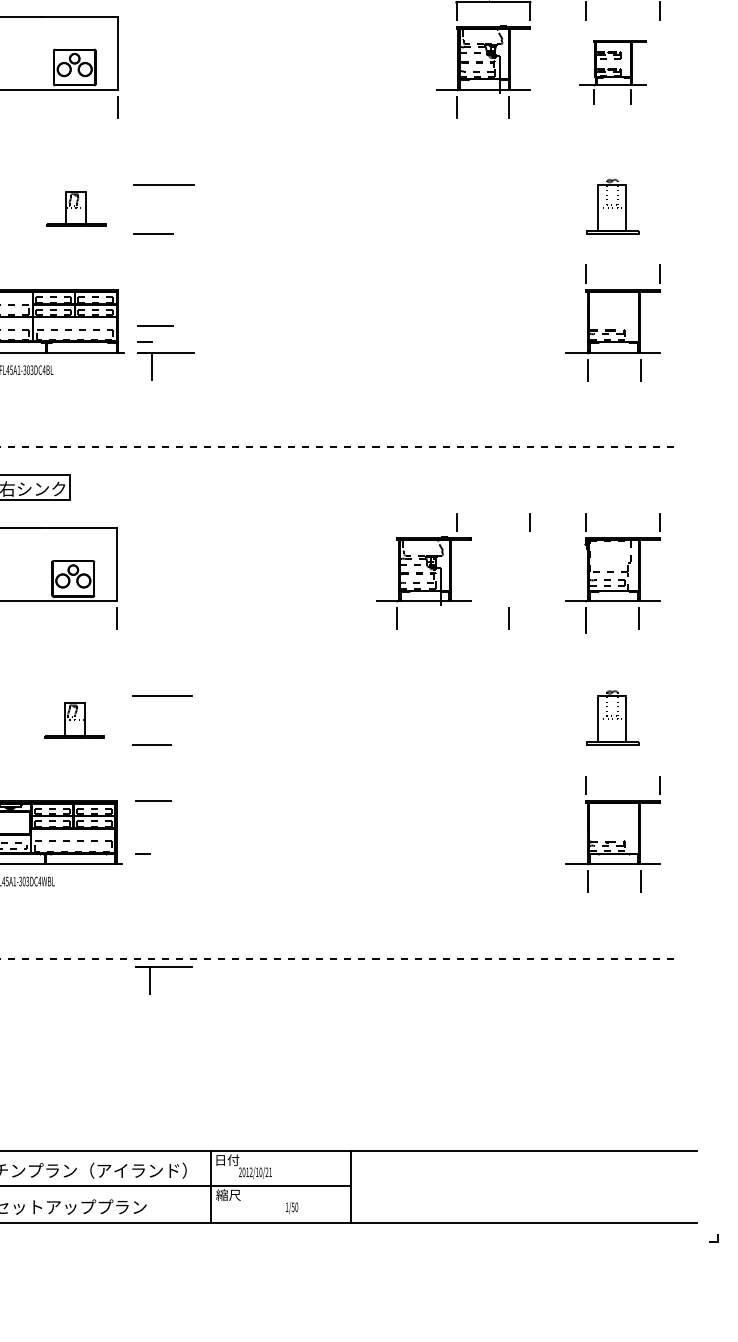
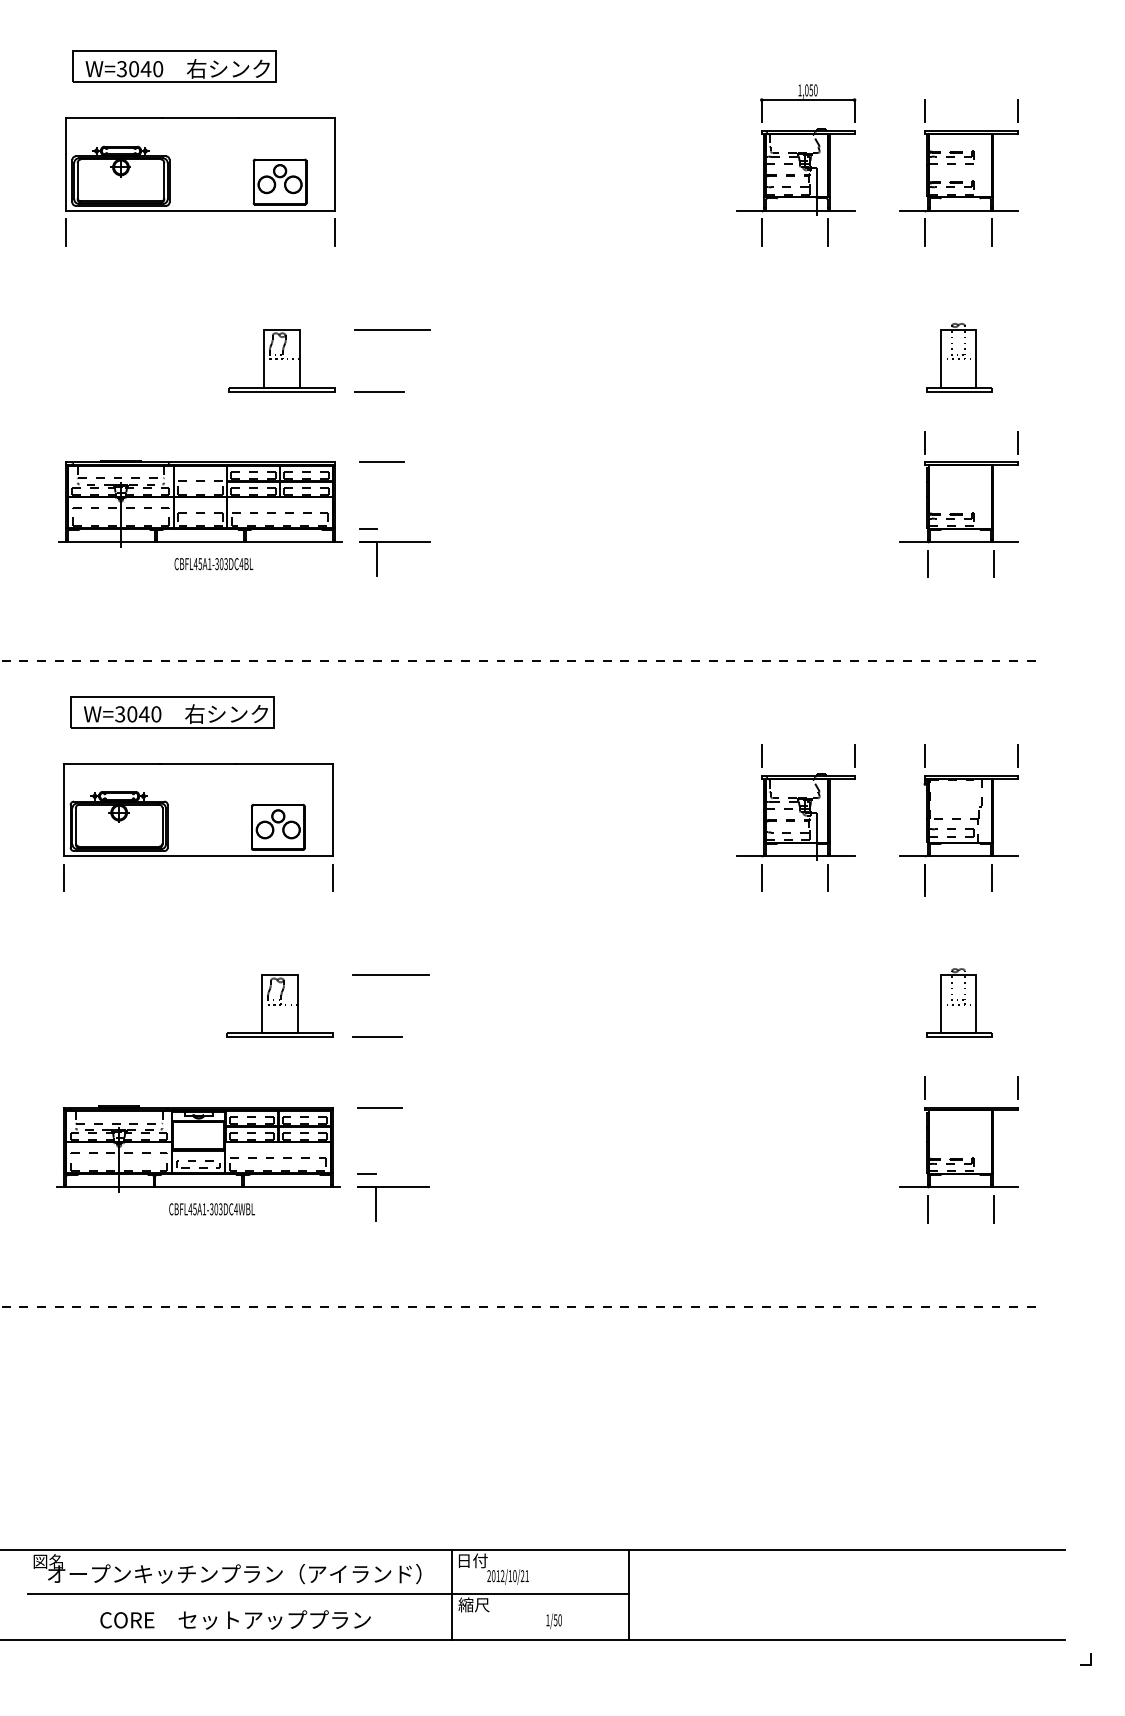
part: (612, 72) -> (958, 188), size x1.43
part: (75, 208) -> (281, 360), size x1.43
line: (155, 325) -> (381, 461), moved
part: (423, 582) -> (795, 832), moved
part: (74, 720) -> (279, 1005), size x1.43
part: (164, 967) -> (393, 1187), moved

